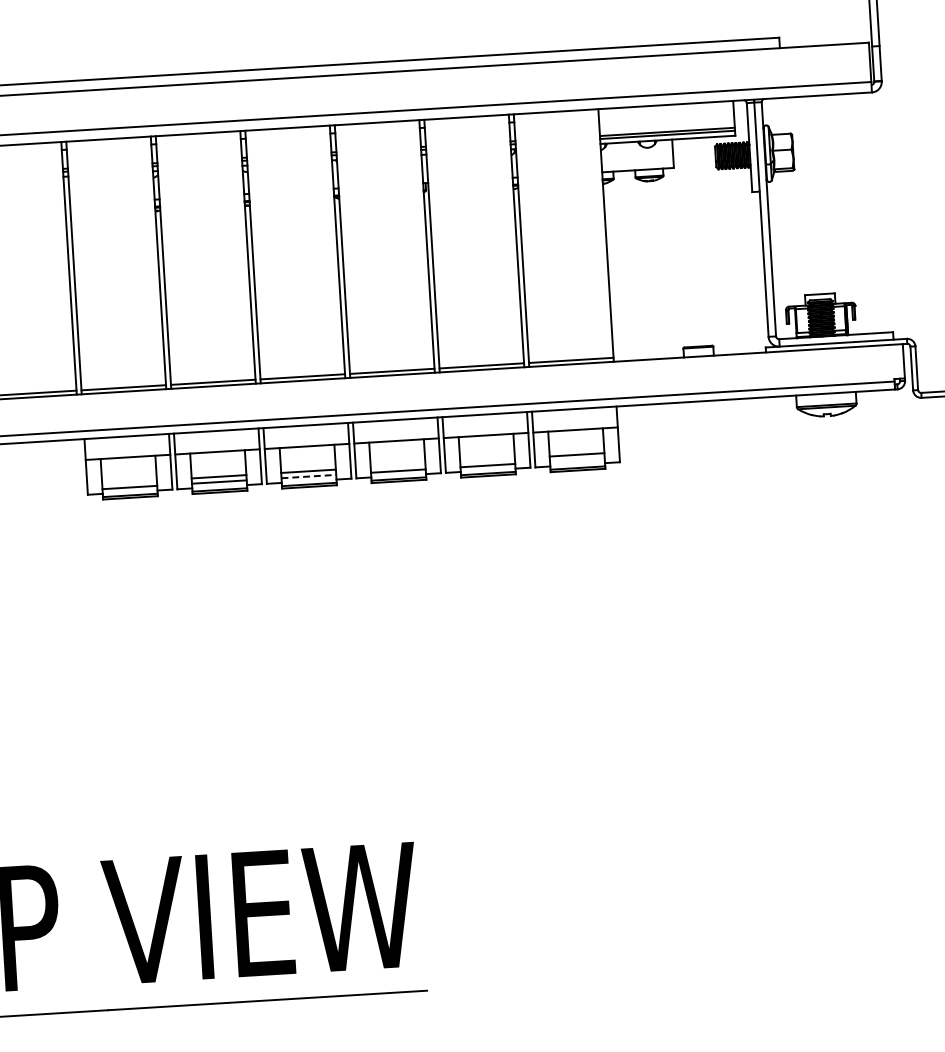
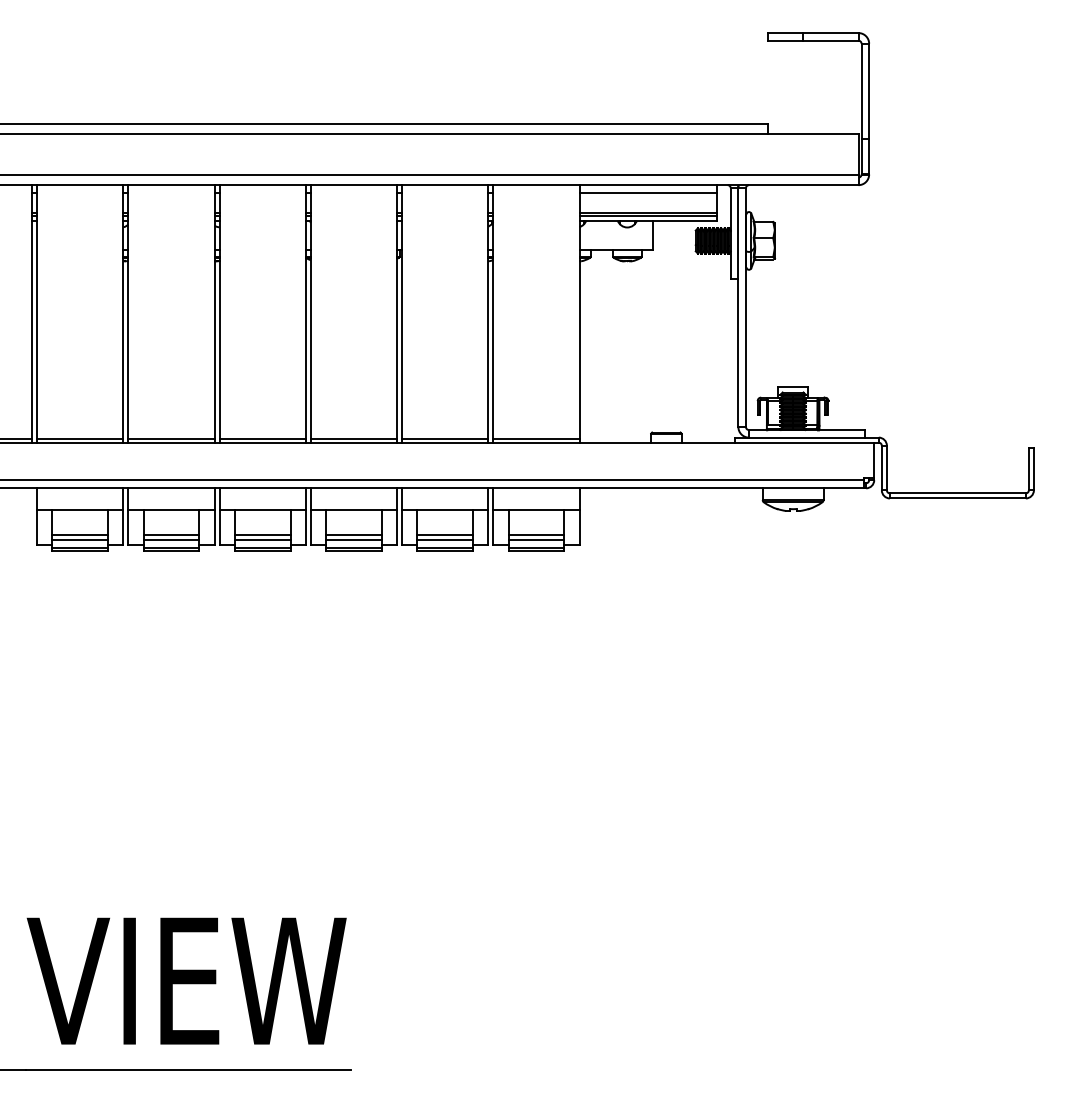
line: (666, 113) -> (648, 193), added
line: (487, 459) -> (445, 534), added
line: (577, 460) -> (536, 540), added
line: (397, 465) -> (353, 534), added
line: (308, 476) -> (262, 540), dashed -> solid
line: (129, 481) -> (80, 534), added

